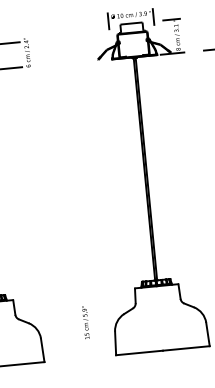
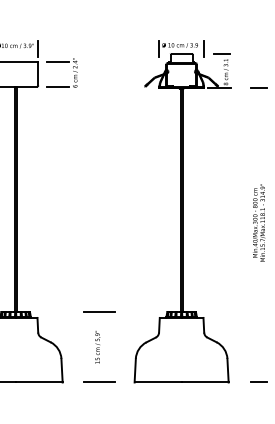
line: (73, 288) -> (98, 311), added
text: (85, 322) -> (97, 347), moved
line: (80, 358) -> (98, 382), added

